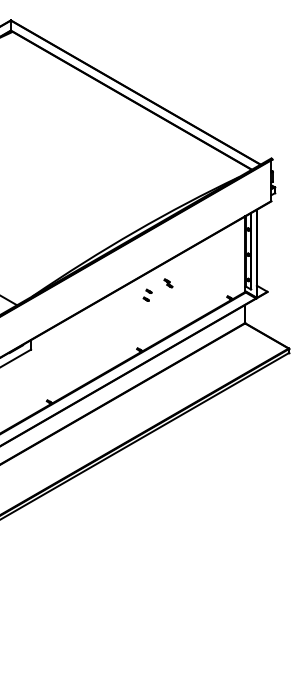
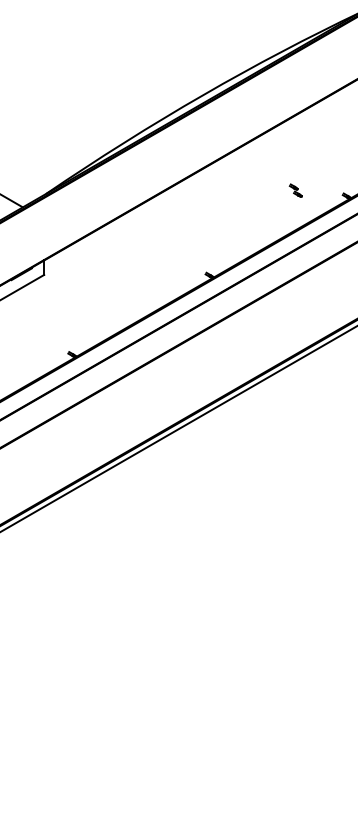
part: (168, 283) -> (296, 190), moved
part: (147, 294) -> (221, 190), removed

